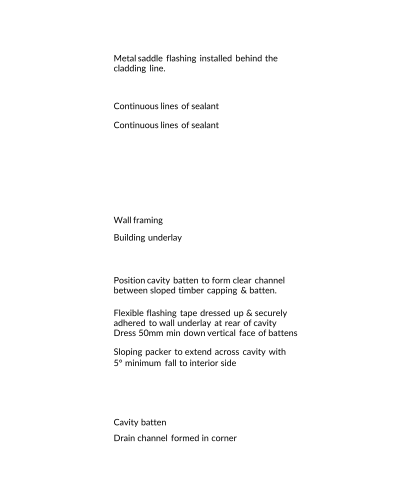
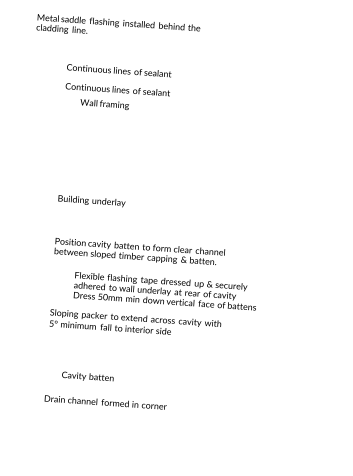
text: (195, 63) -> (118, 28), moved
text: (138, 220) -> (105, 104), moved
text: (205, 322) -> (165, 290), moved
text: (139, 422) -> (87, 376), moved

